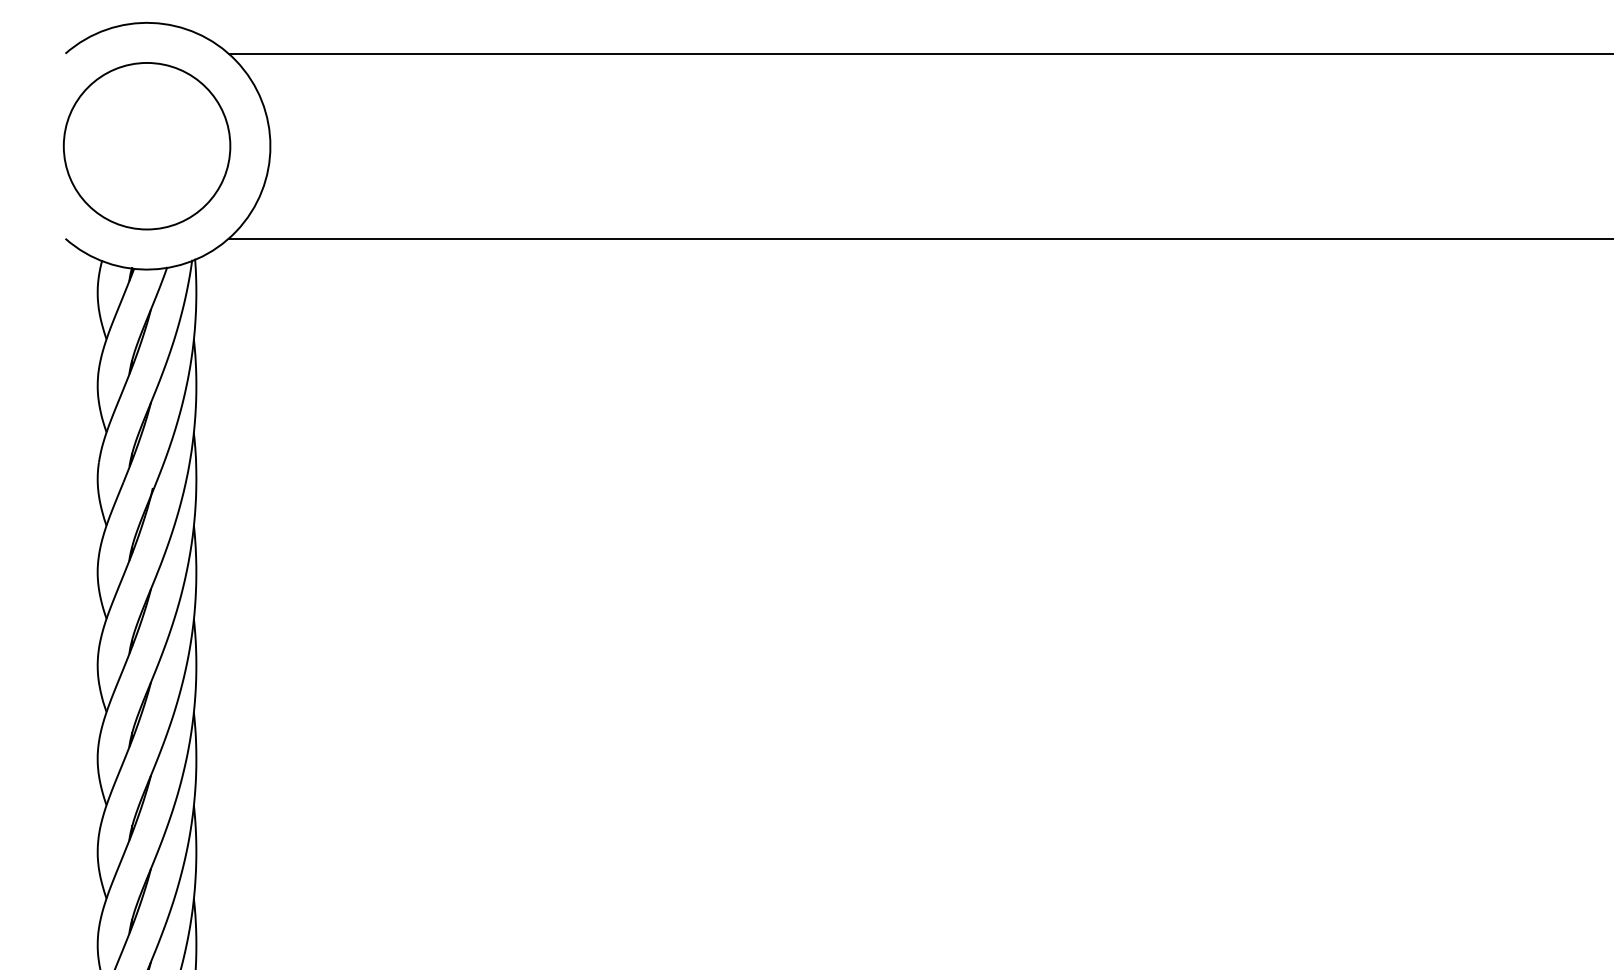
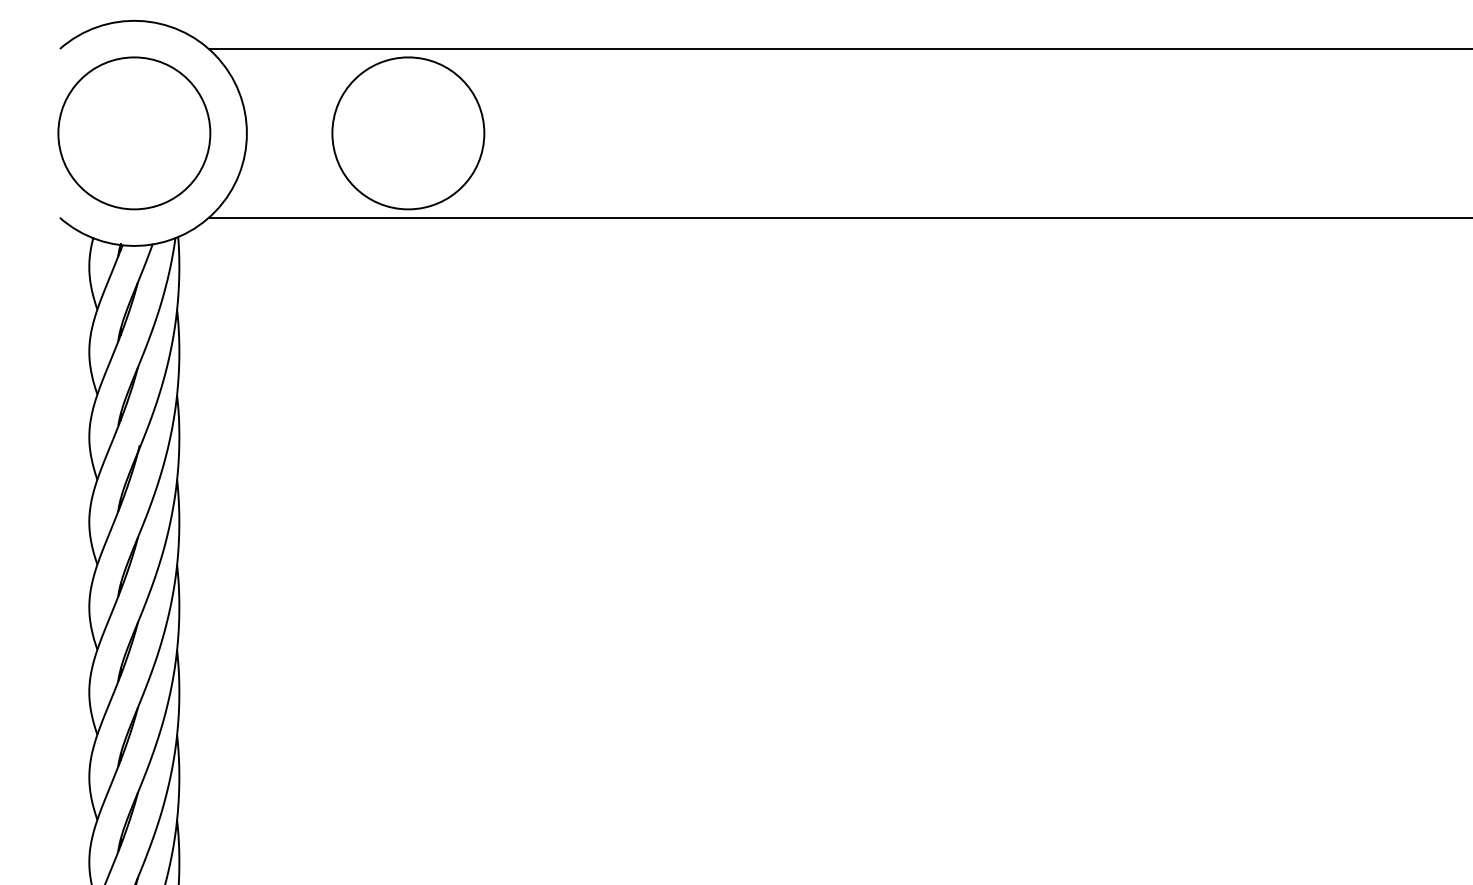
circle: (447, 146) -> (408, 133), added

